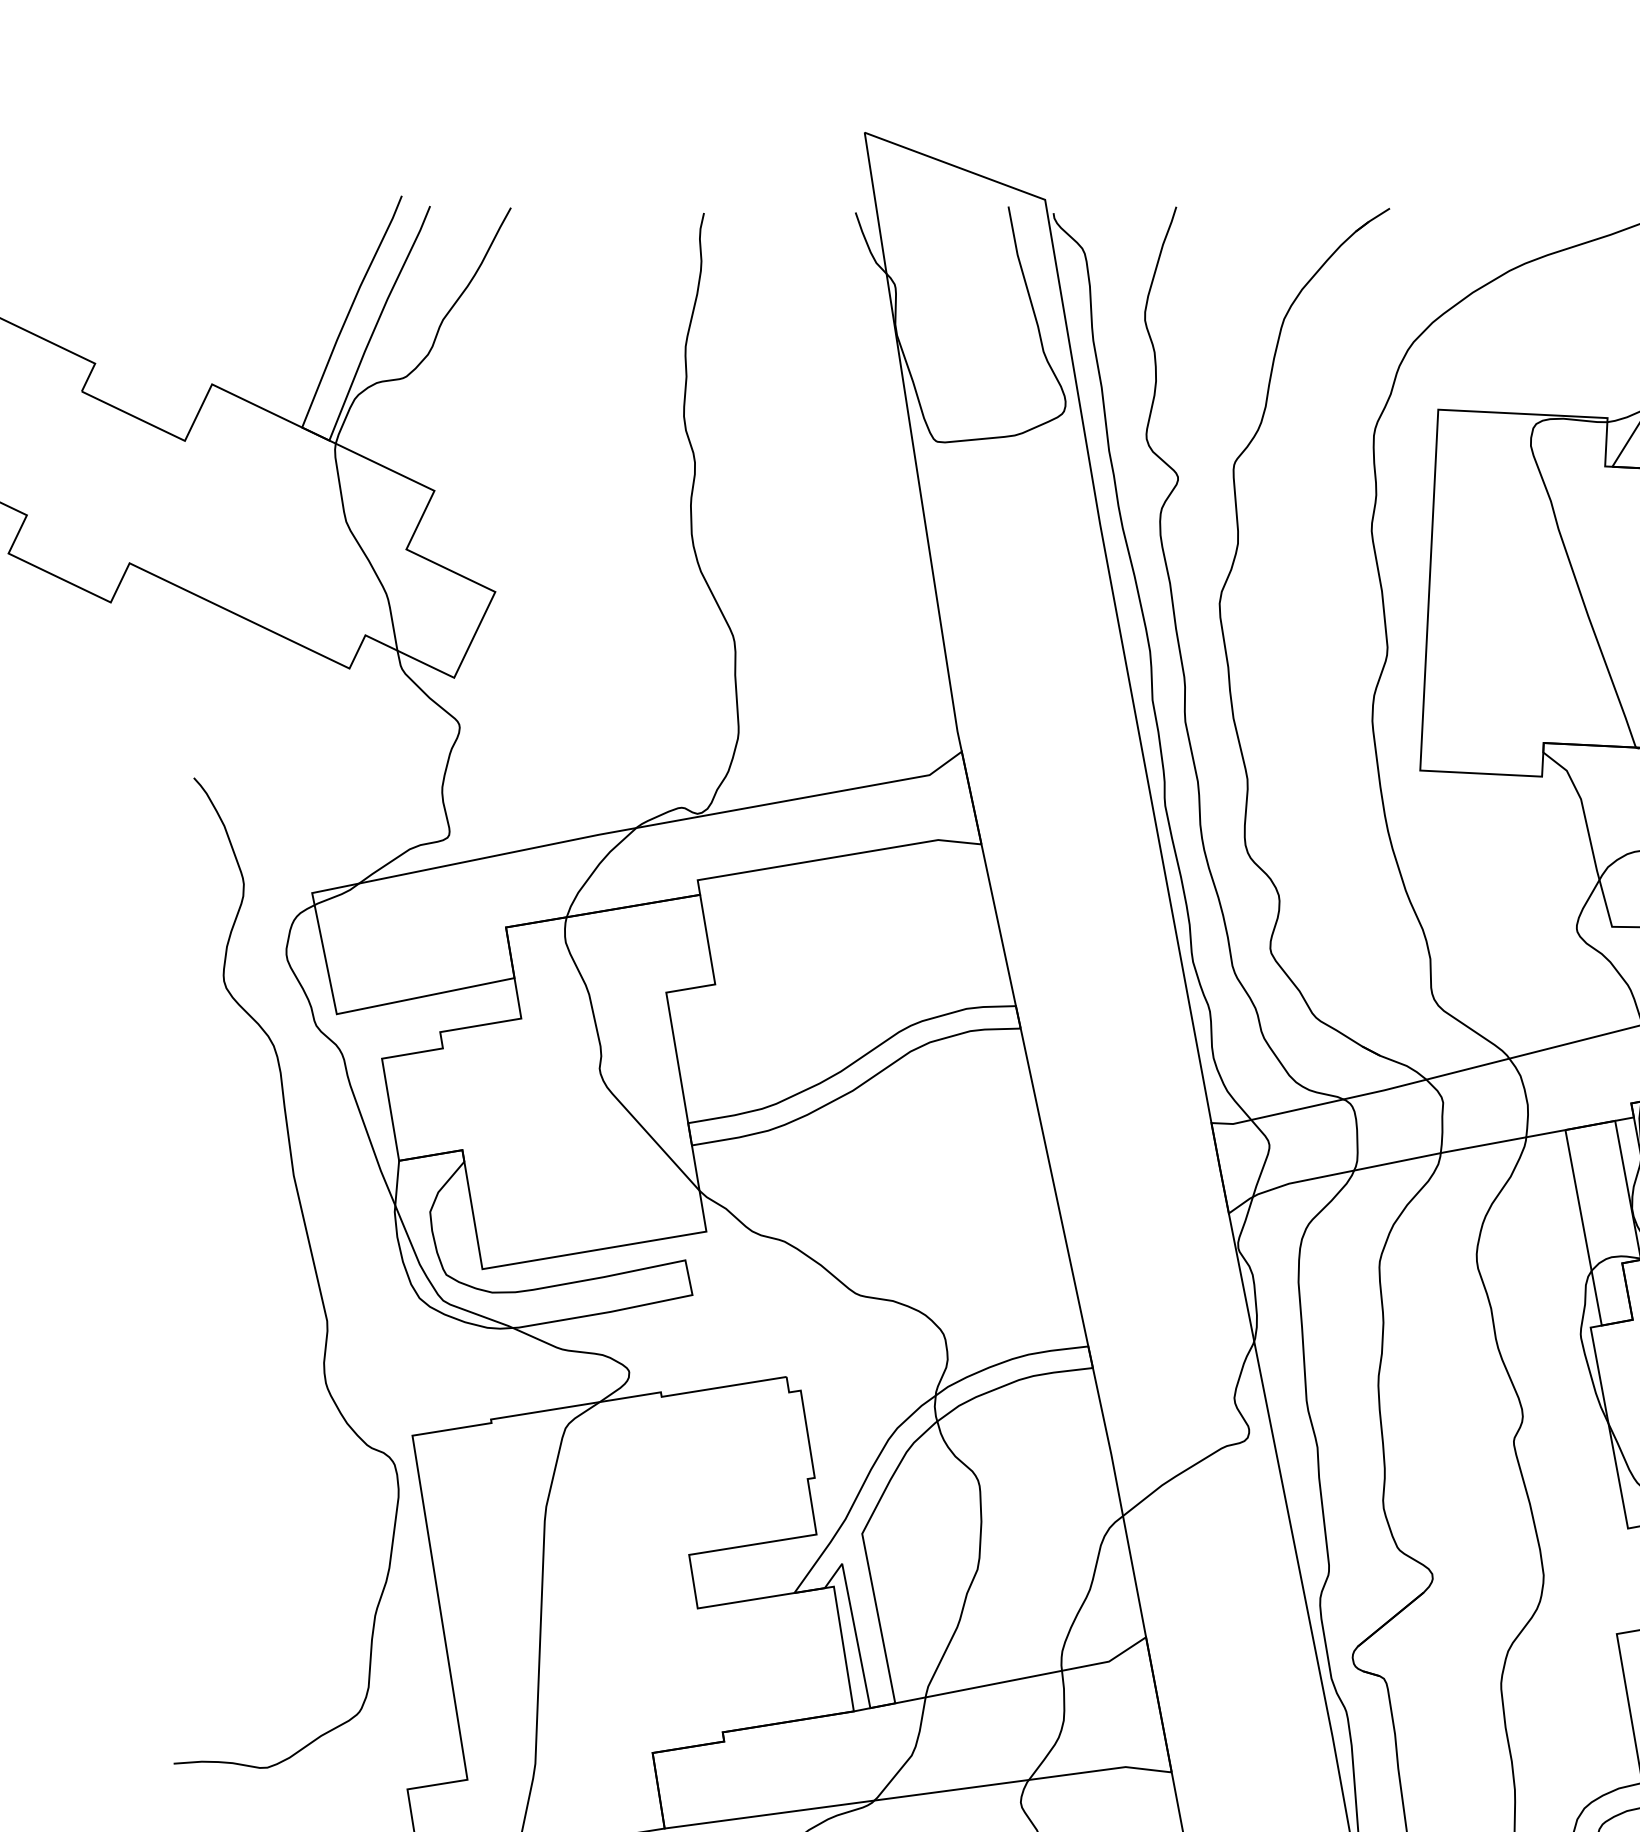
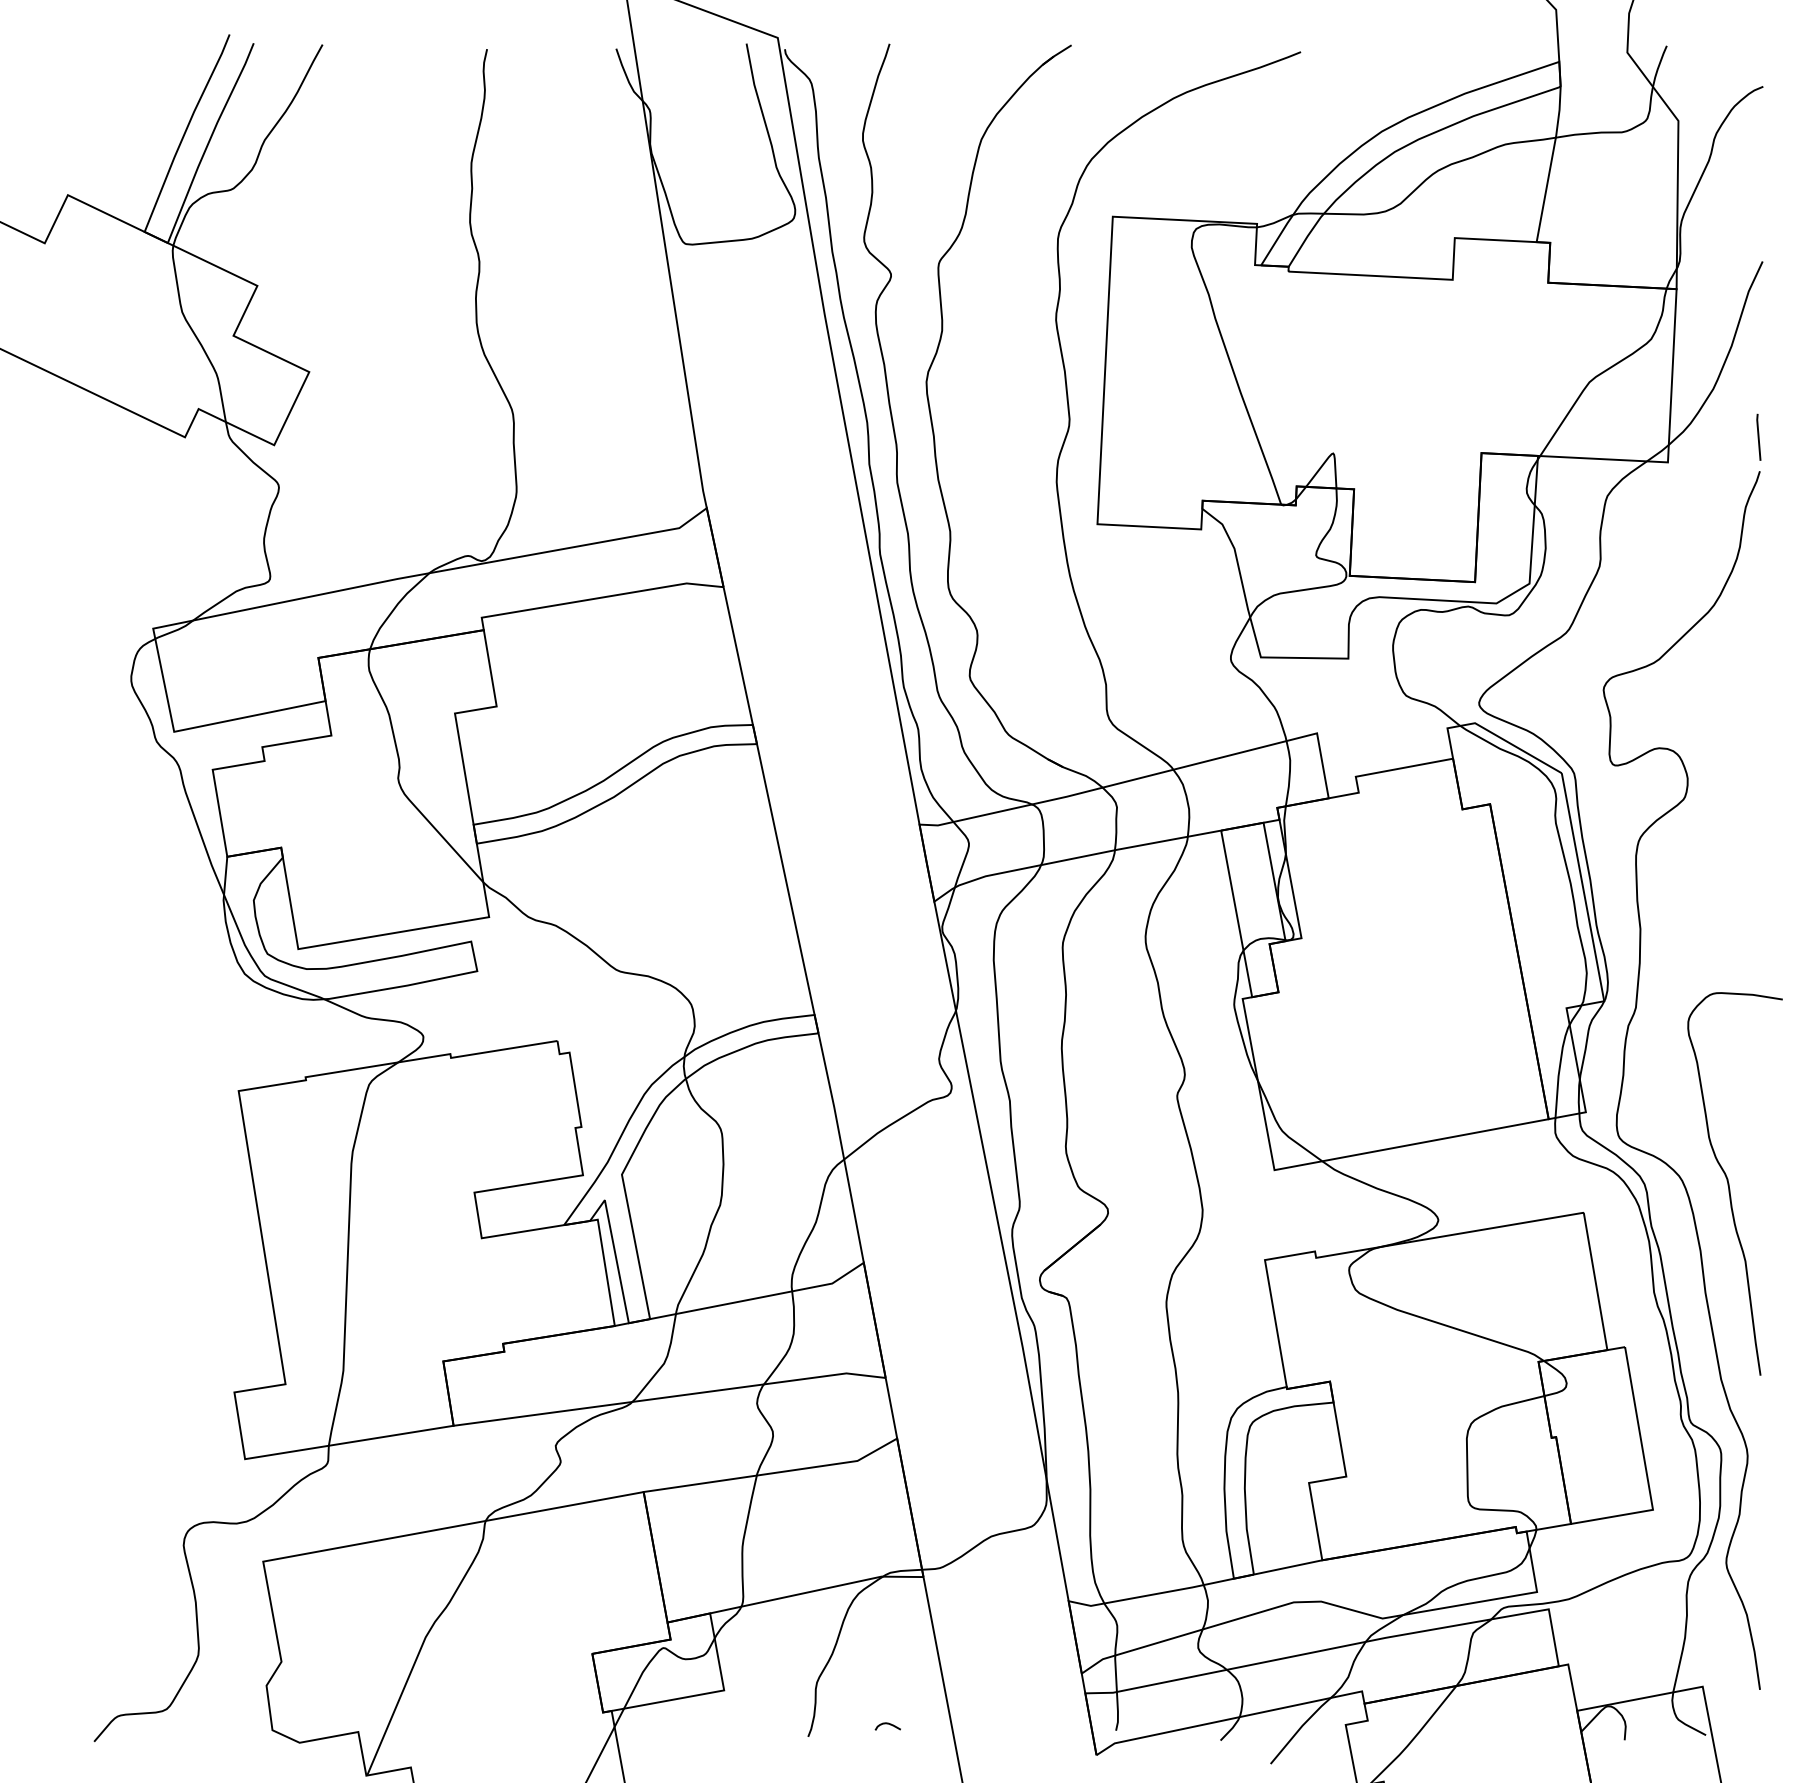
curve: (313, 1268) -> (154, 948), removed

